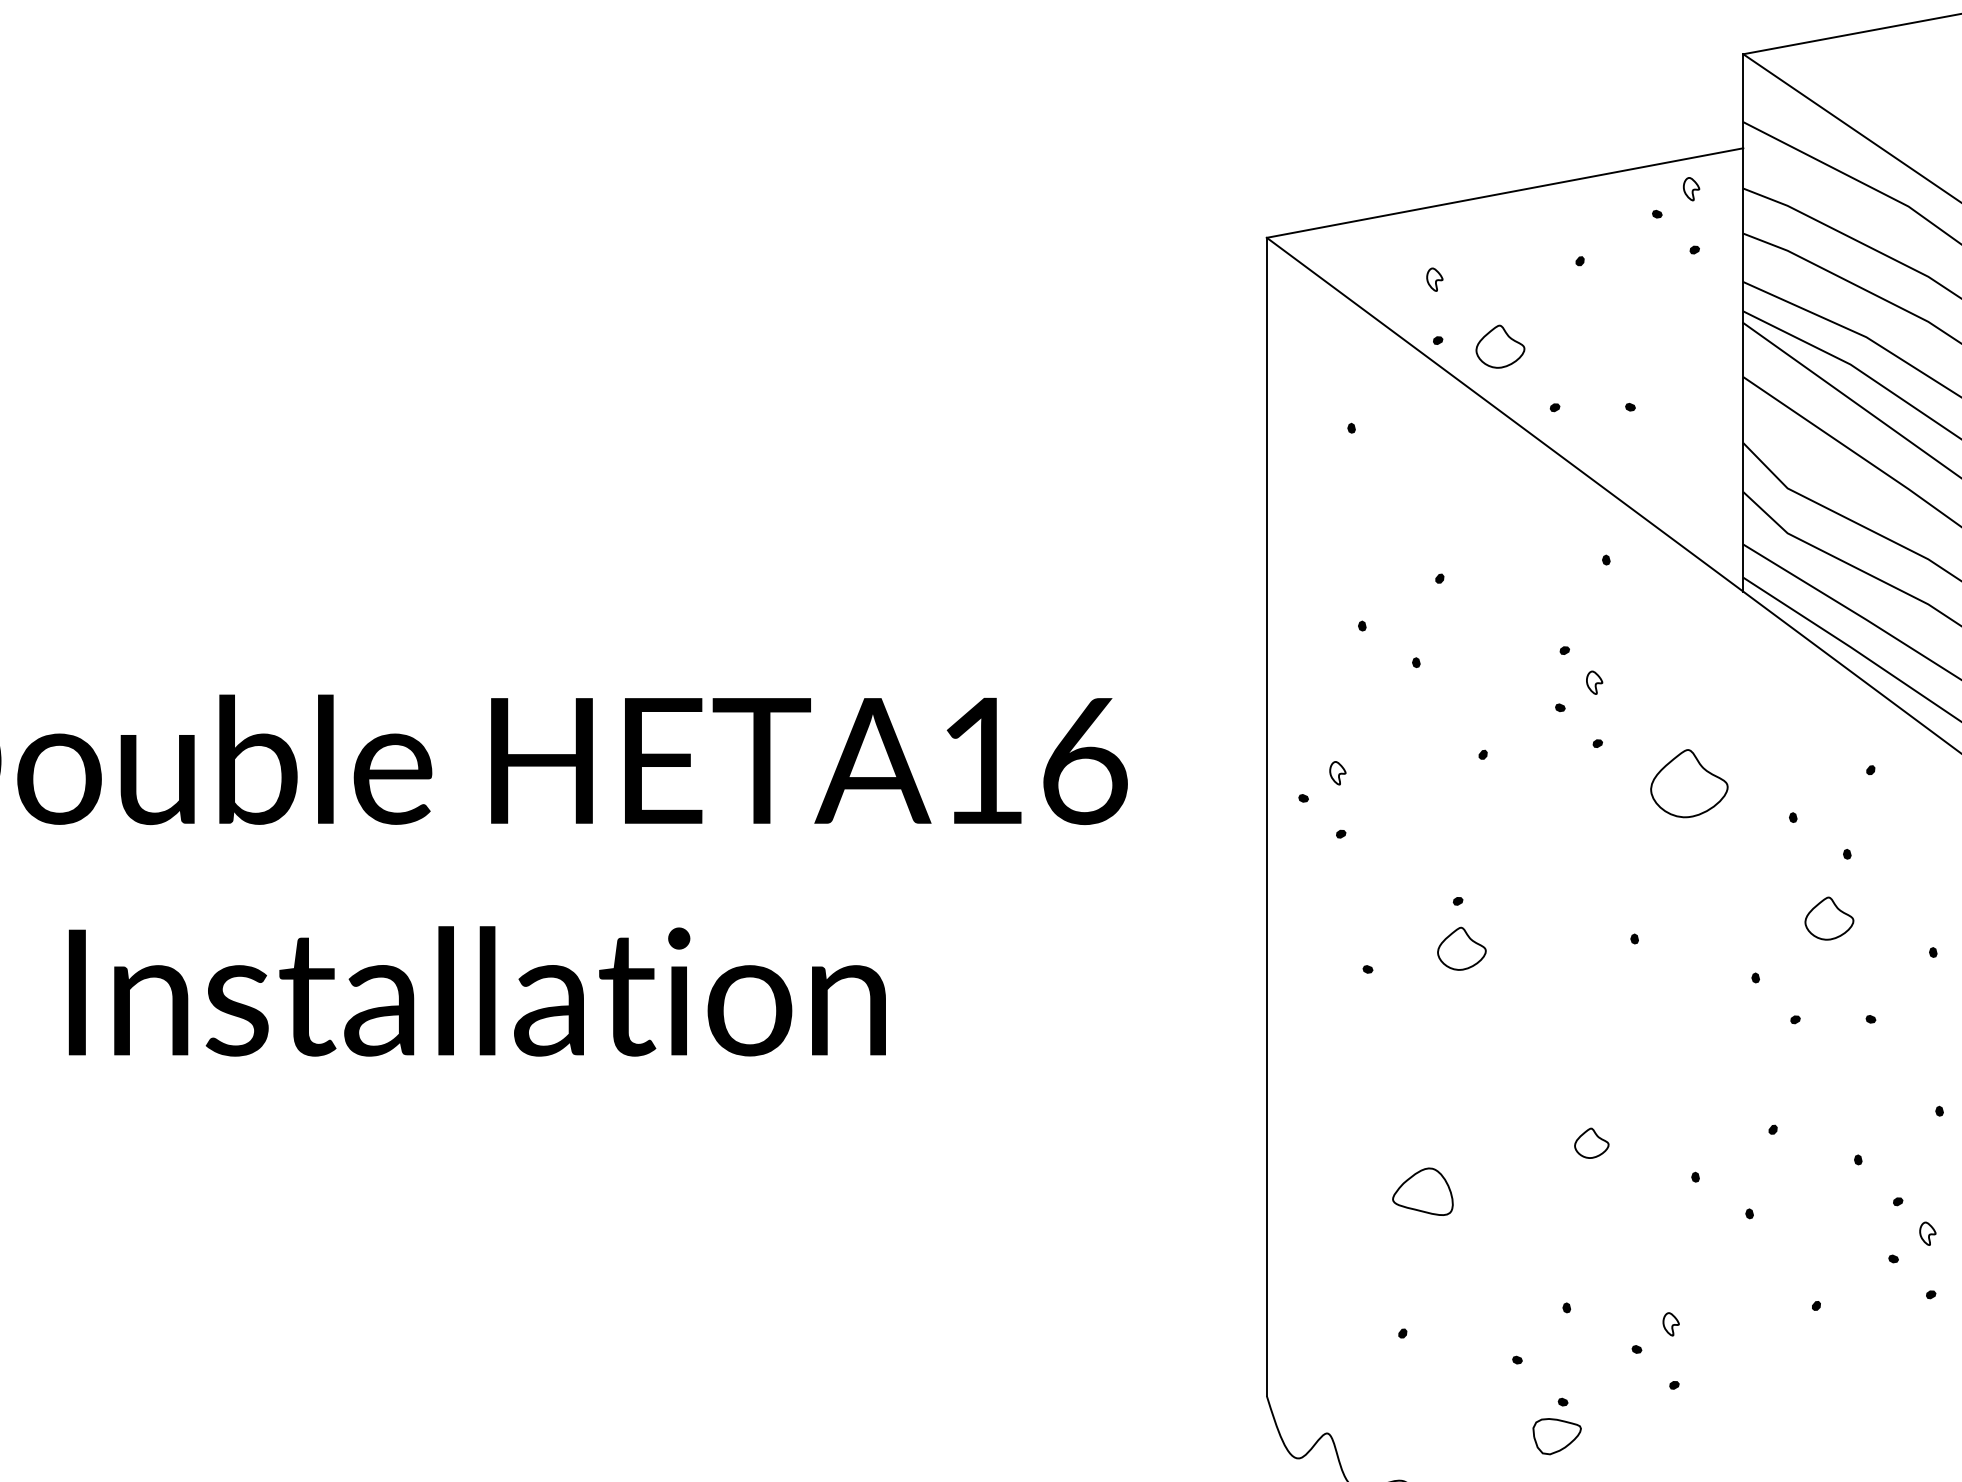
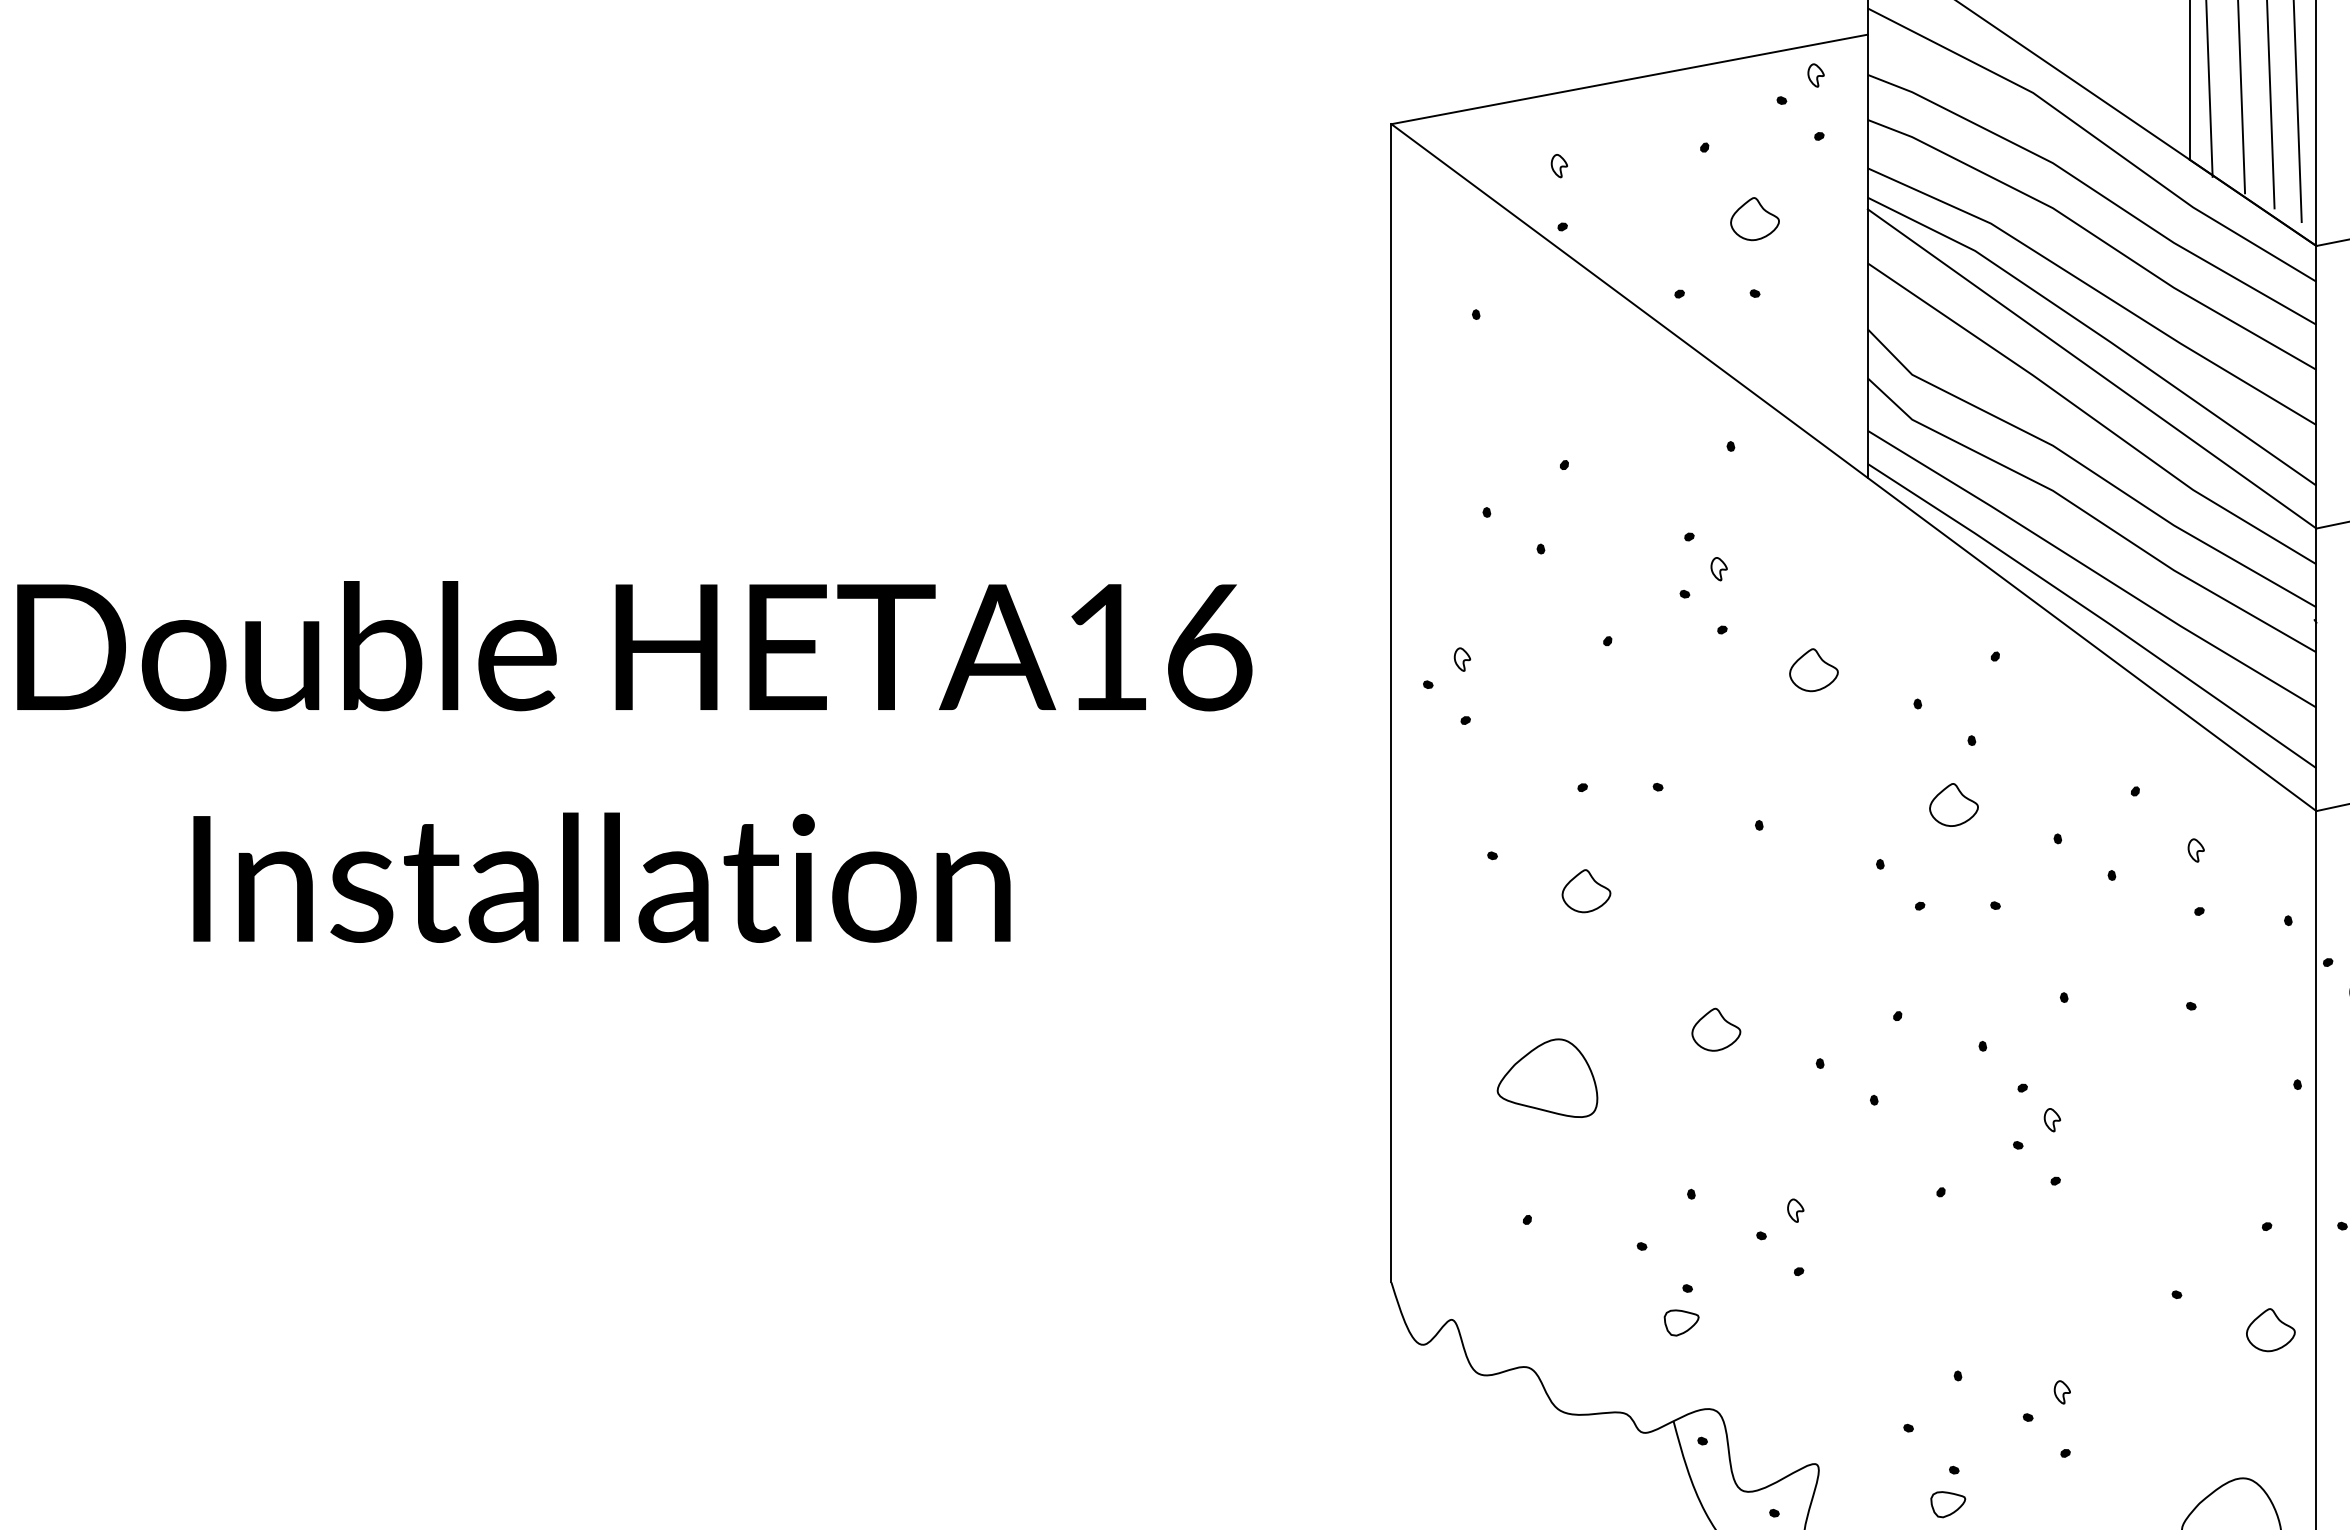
part: (1499, 347) -> (1754, 219), moved
part: (1688, 784) -> (1813, 670), size x0.62
fill: (1532, 900) -> (1657, 786), added
part: (1461, 949) -> (1586, 891), moved
part: (1591, 1143) -> (1716, 1029), size x1.43
part: (1422, 1191) -> (1547, 1077), size x1.67
part: (1556, 1436) -> (1681, 1322), size x0.71

